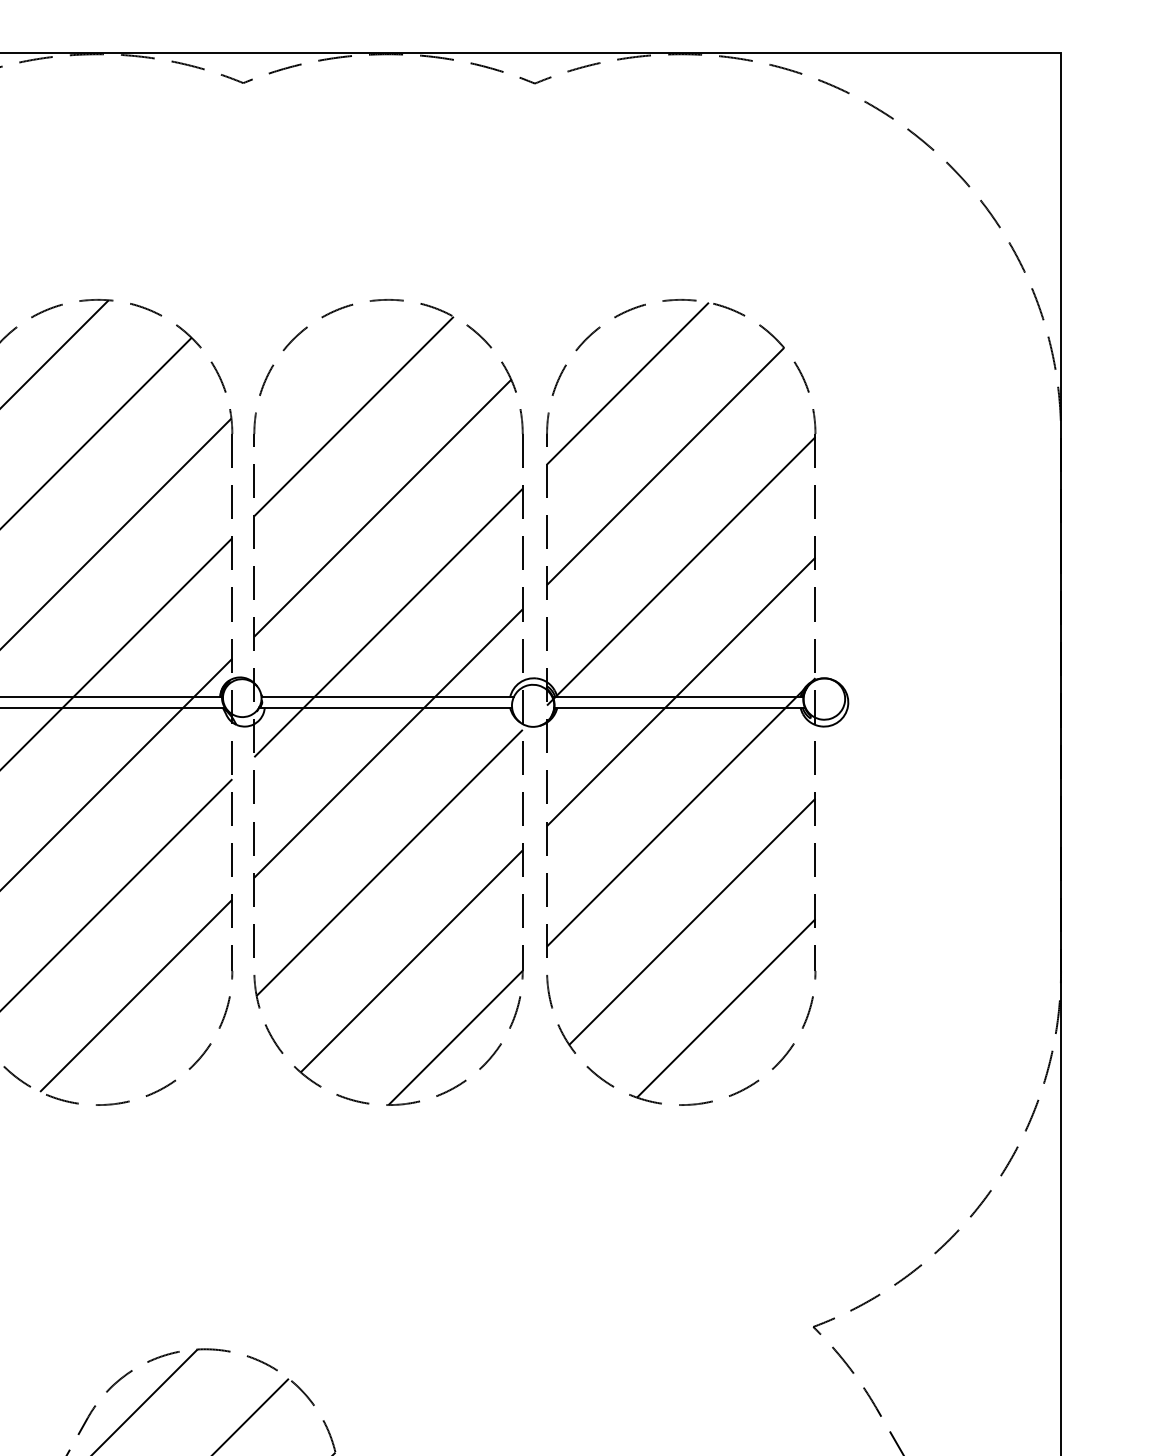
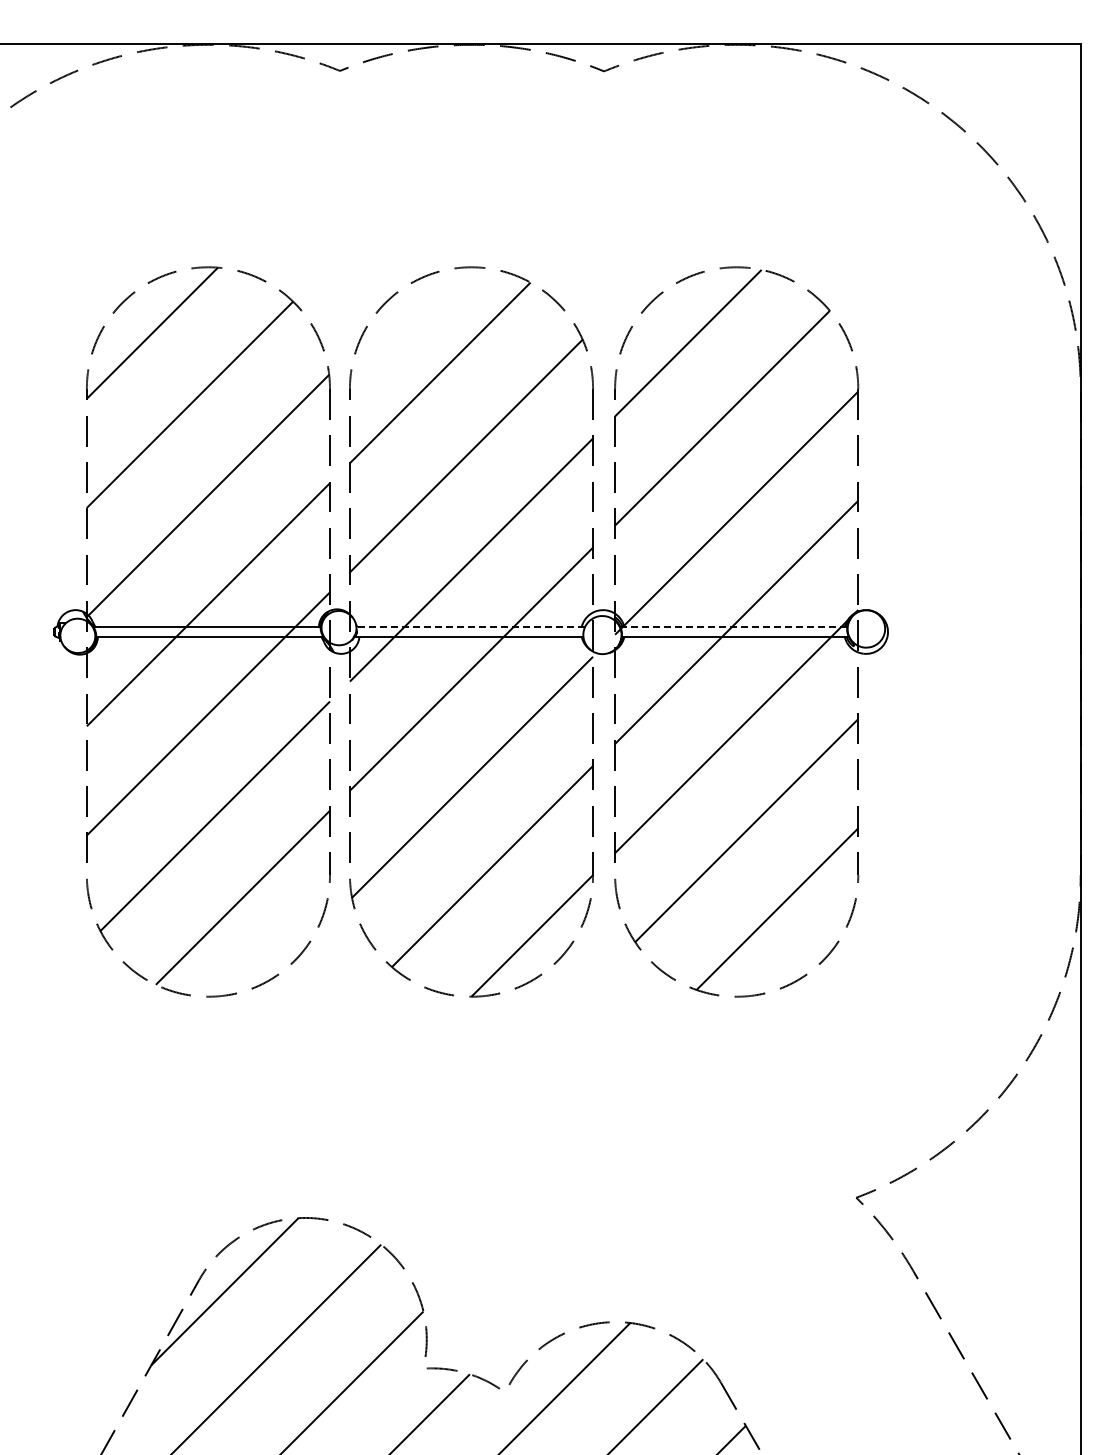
line: (387, 697) -> (470, 627), solid -> dashed
line: (677, 697) -> (733, 627), solid -> dashed

